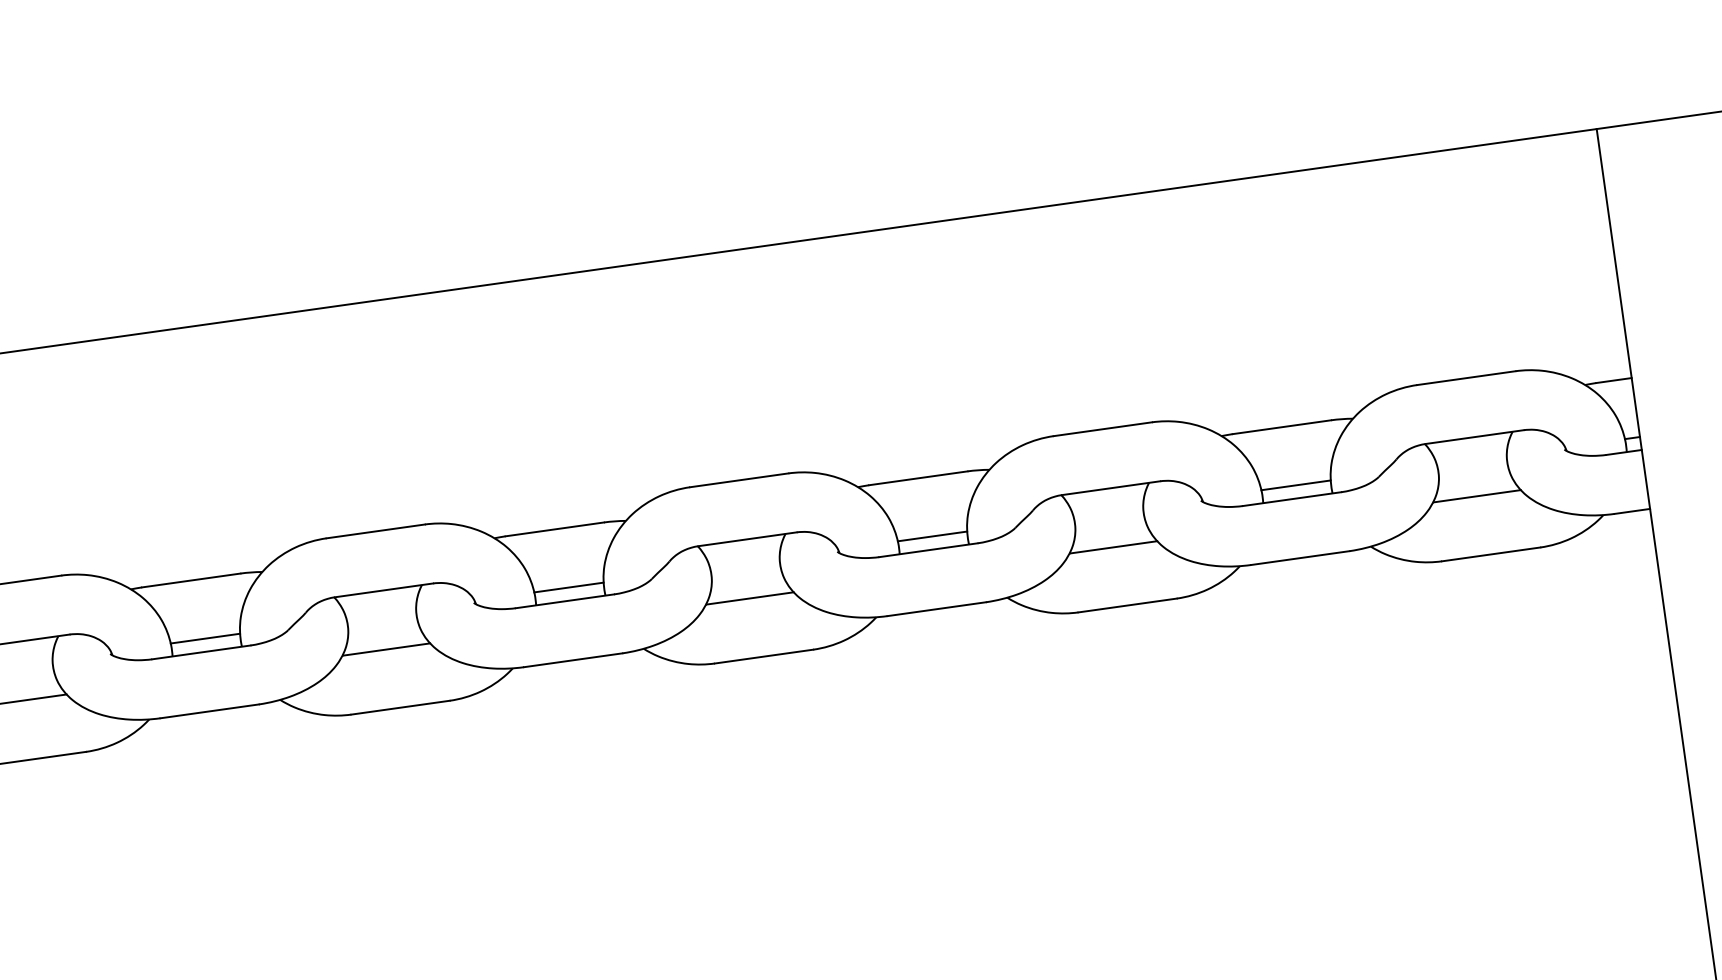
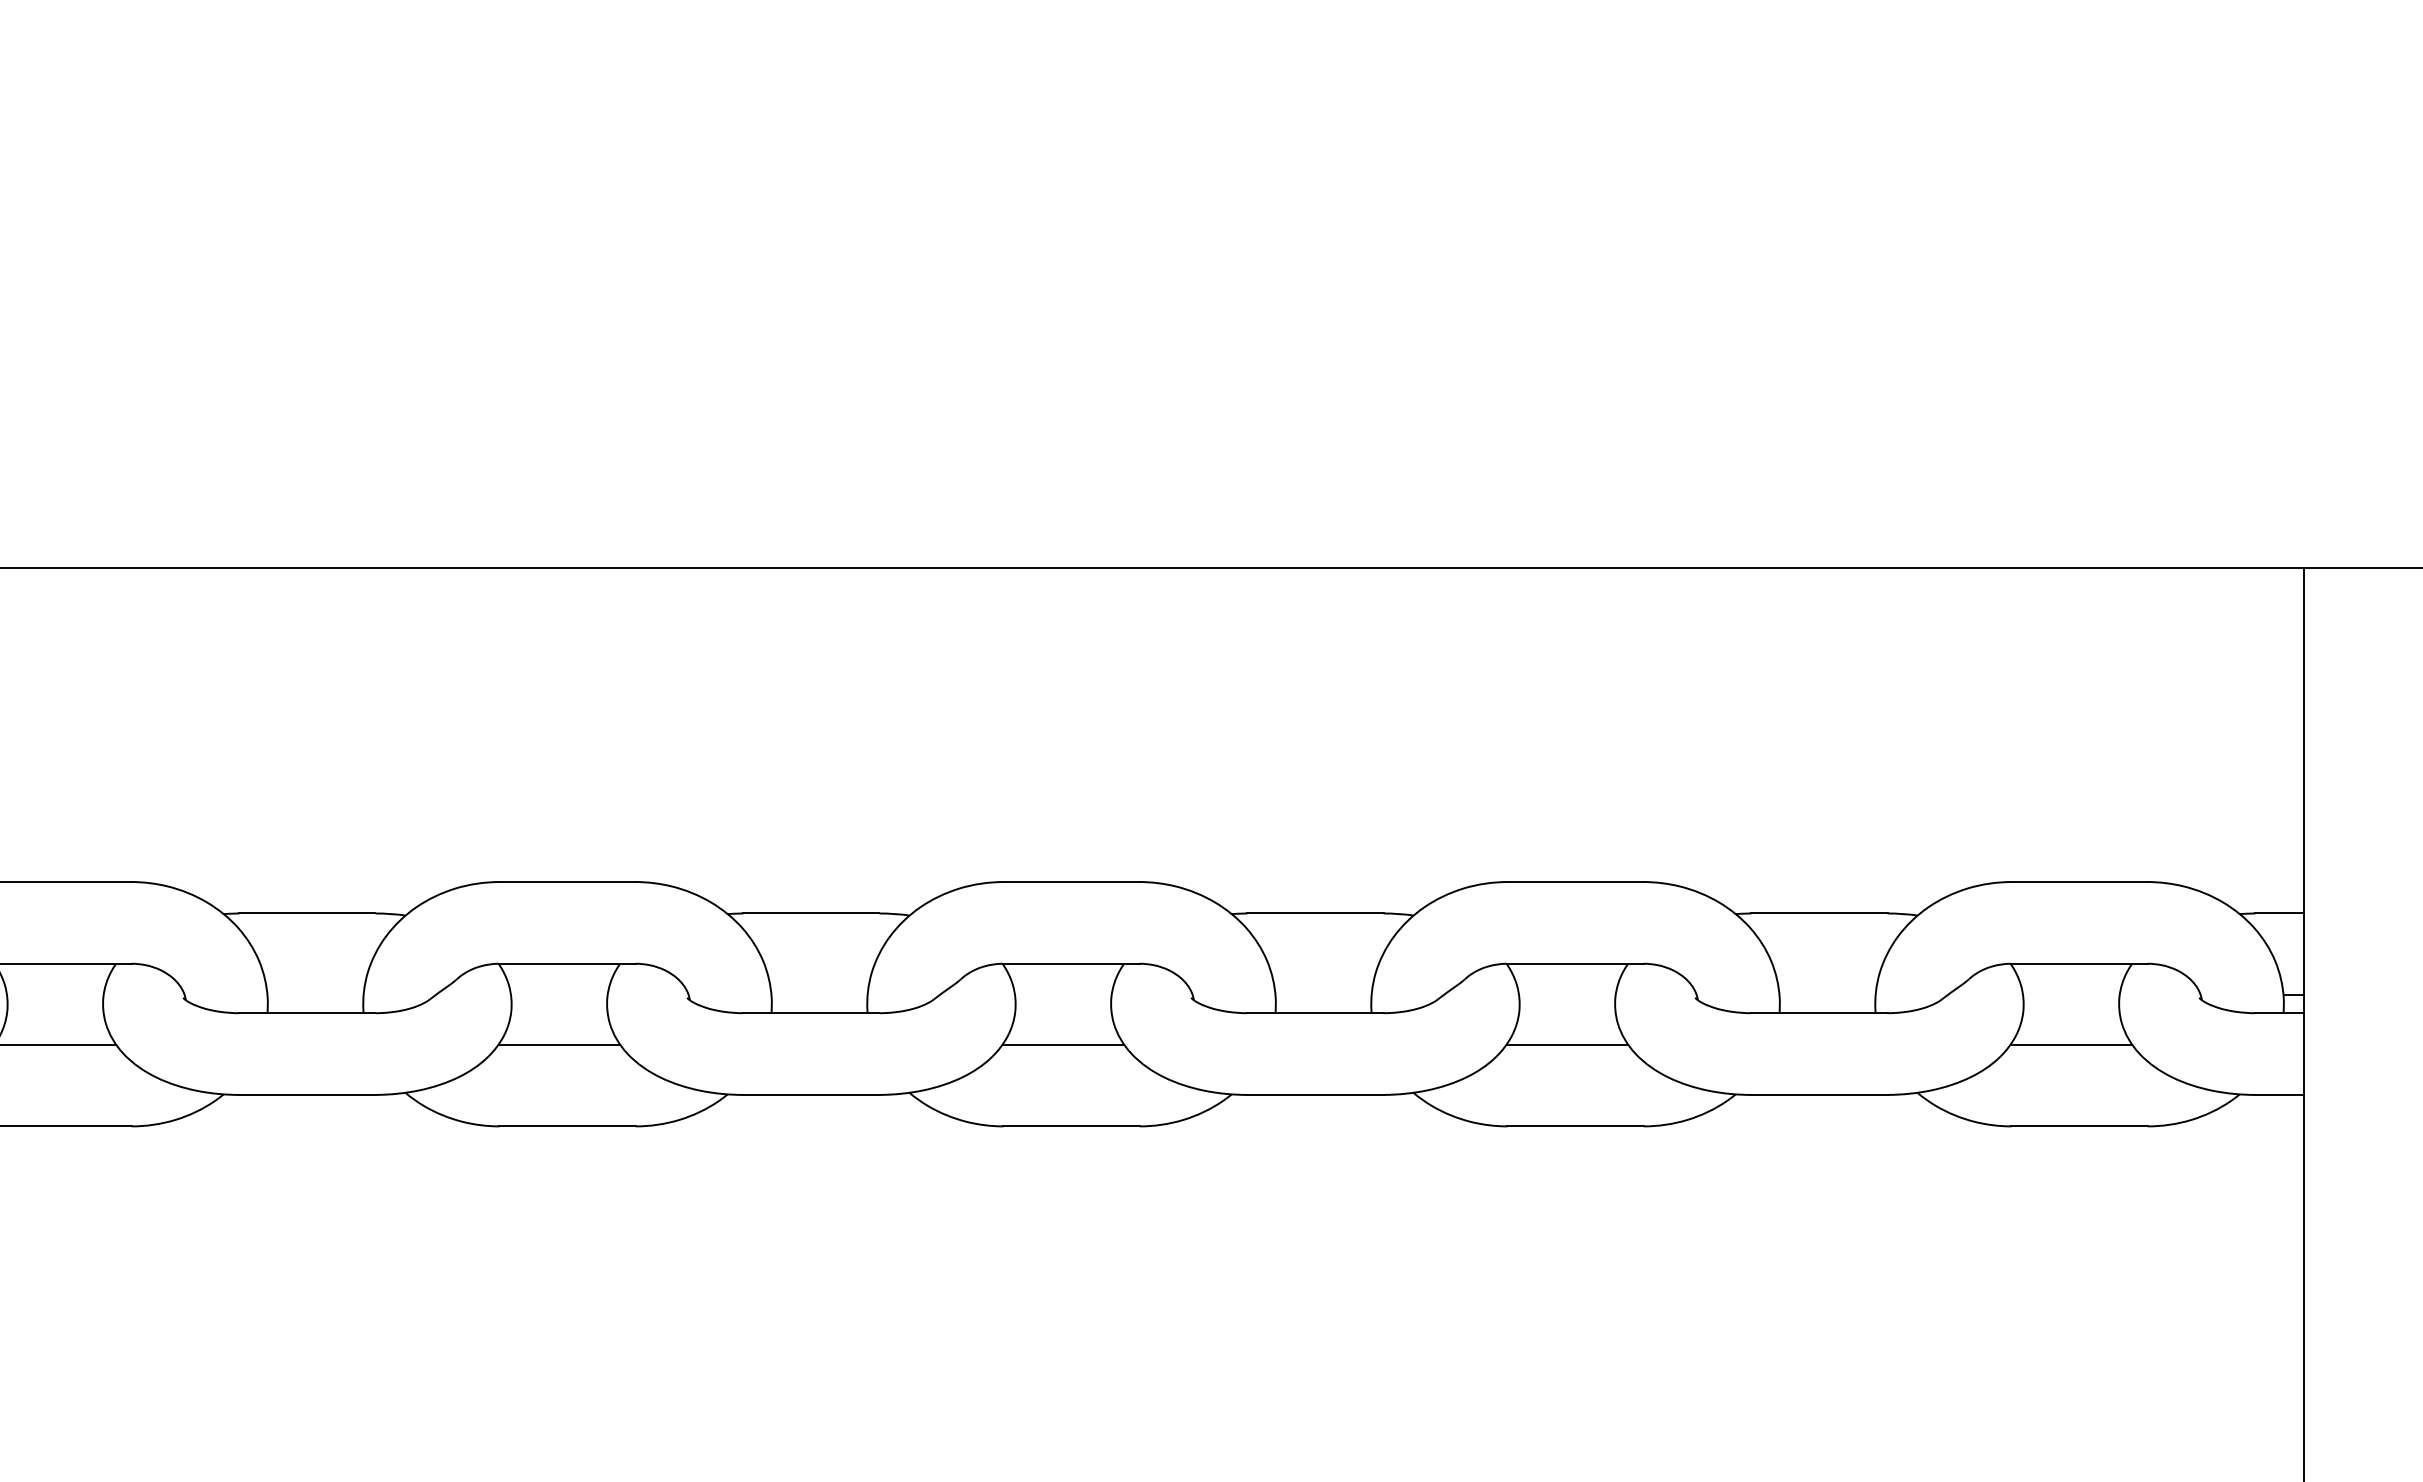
line: (1296, 485) -> (1827, 995), removed
line: (932, 536) -> (1323, 995), removed
line: (568, 587) -> (819, 995), removed
line: (205, 638) -> (315, 995), removed

